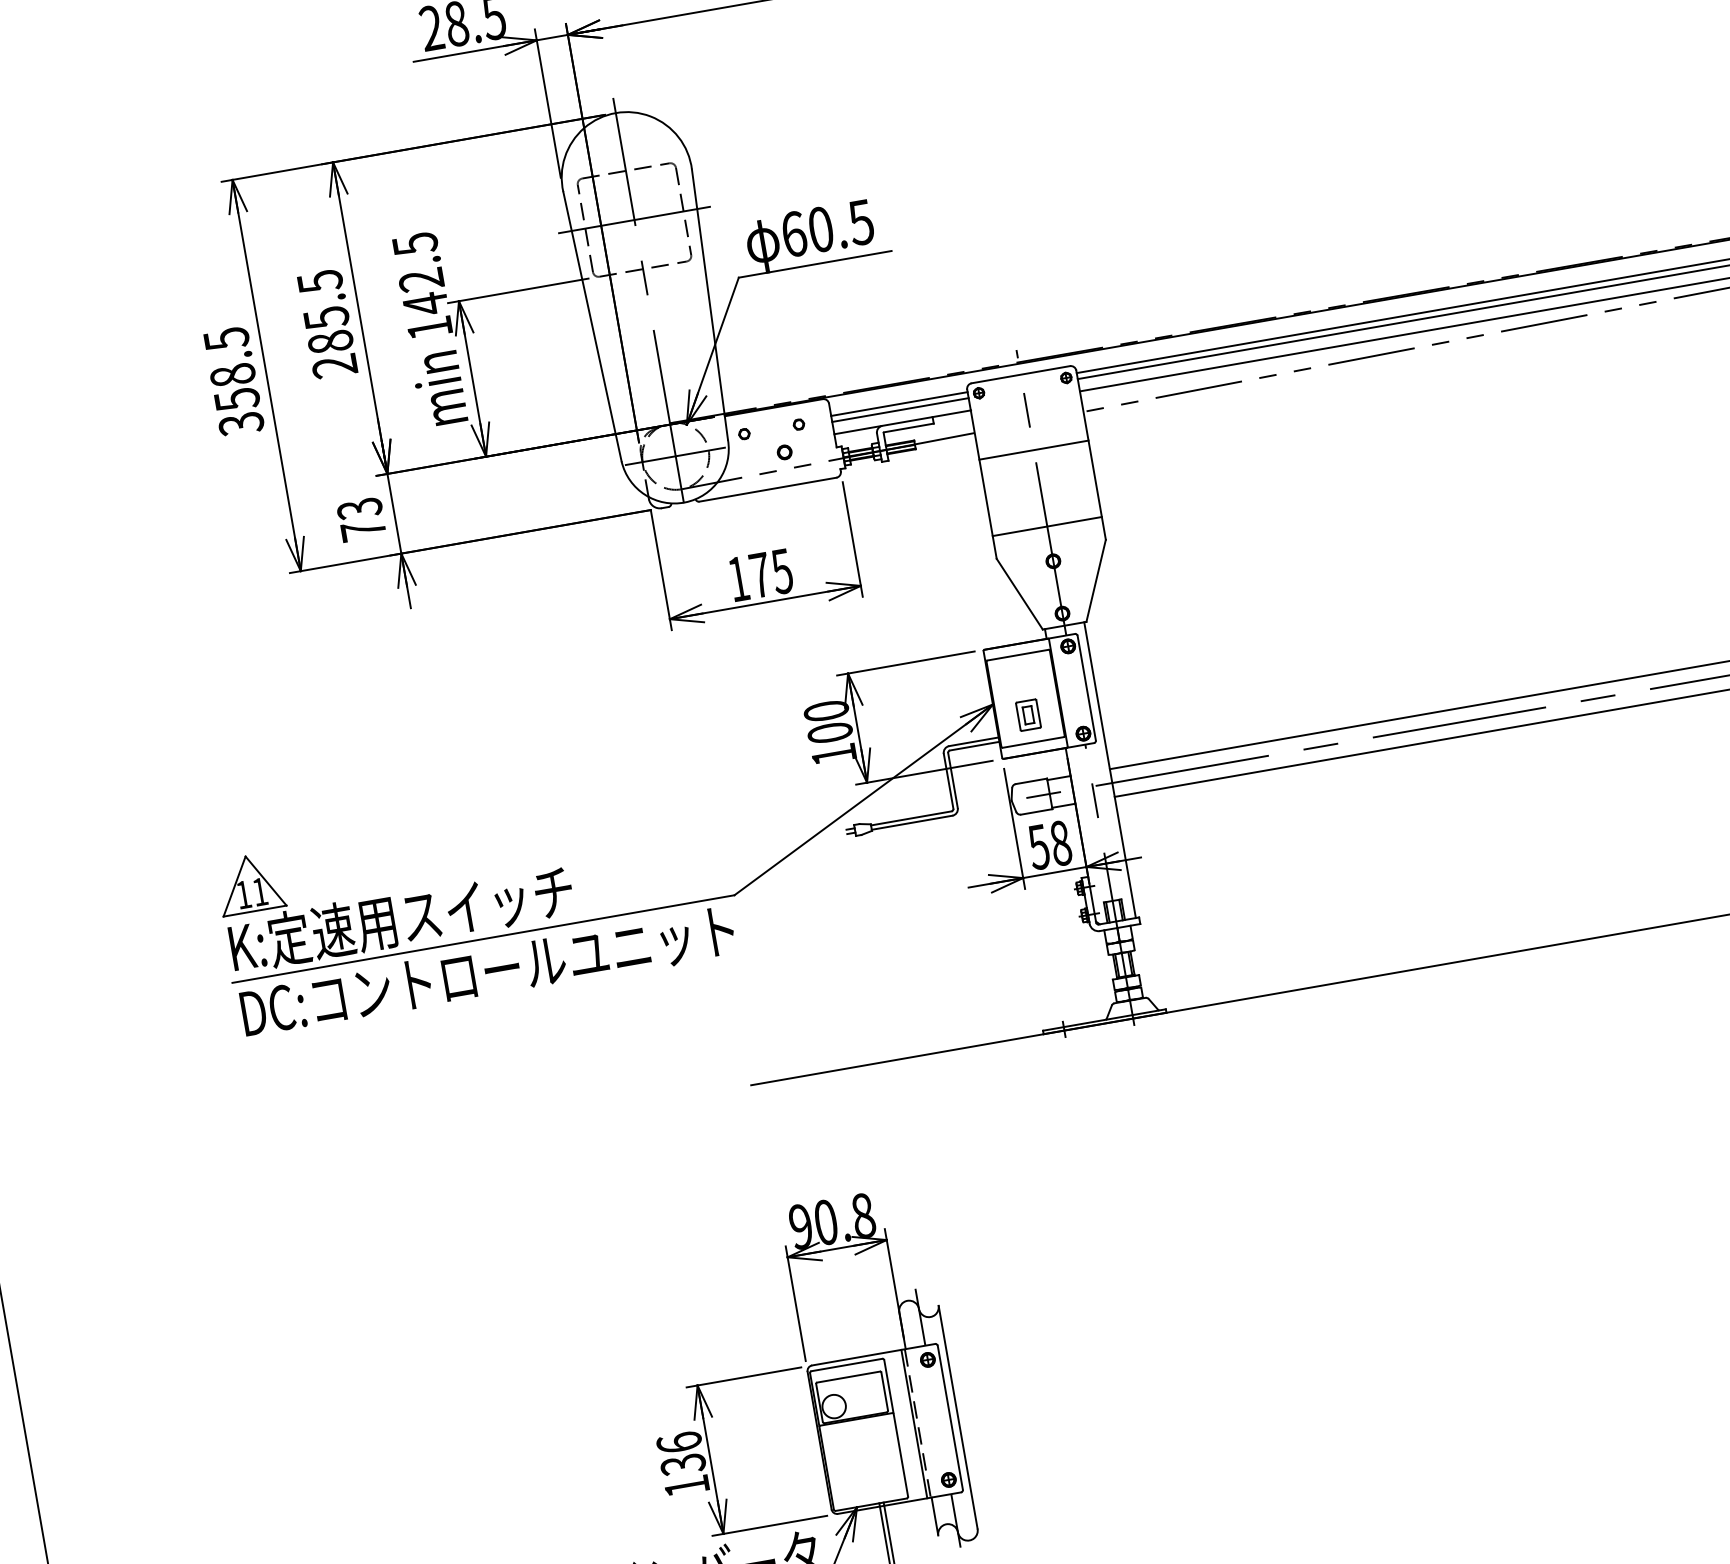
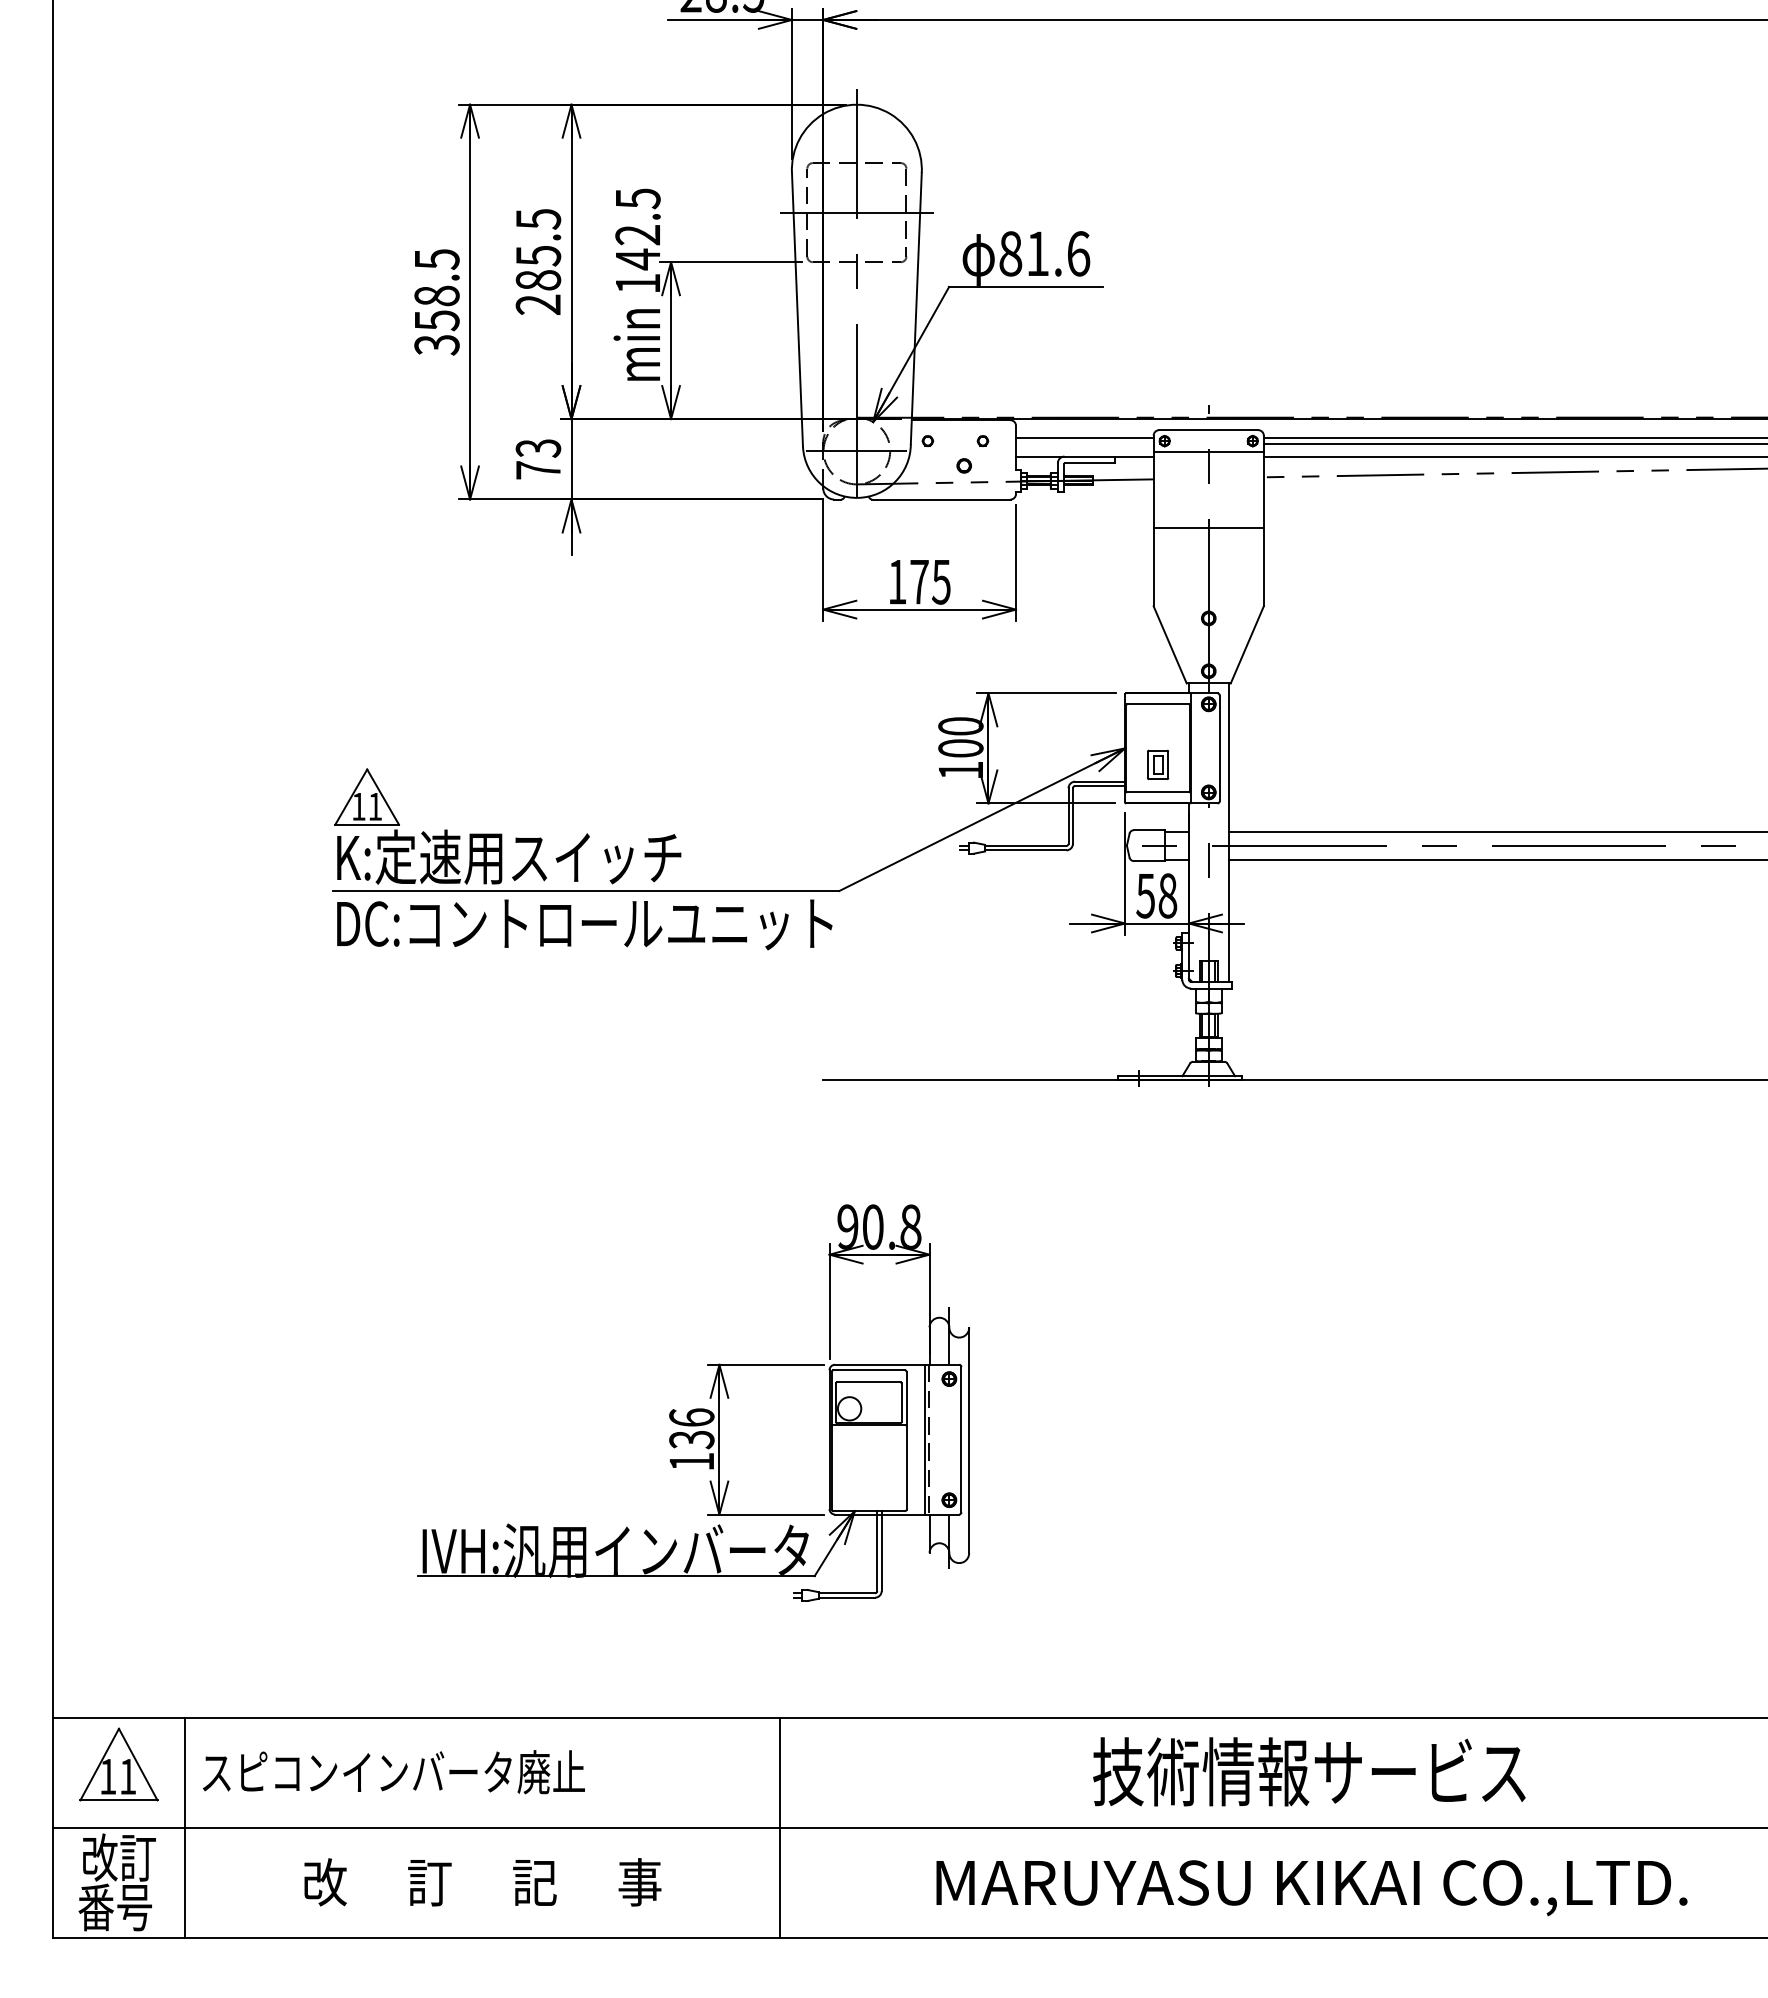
text: (827, 228) -> (1044, 253), 60.5 -> 81.6
line: (900, 410) -> (1084, 444), removed
line: (1033, 450) -> (1208, 452), moved
line: (1047, 526) -> (1208, 528), moved

